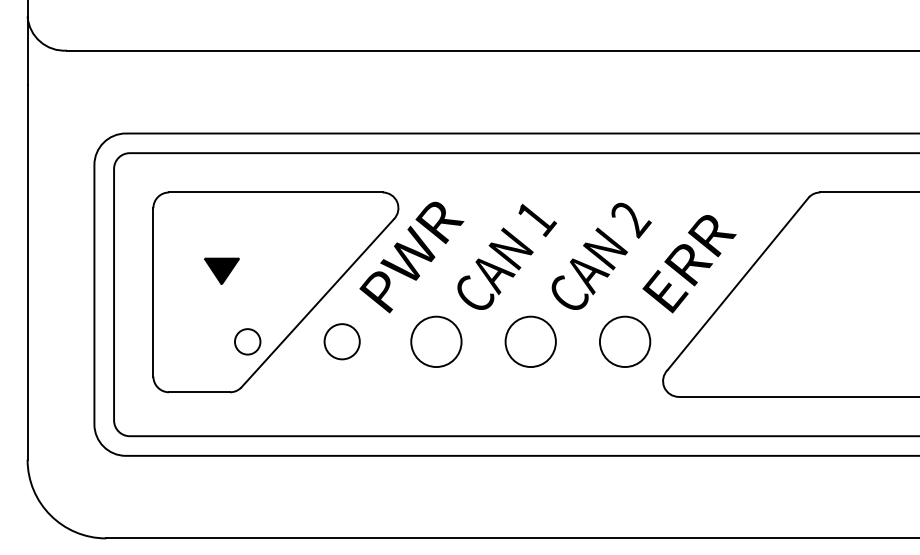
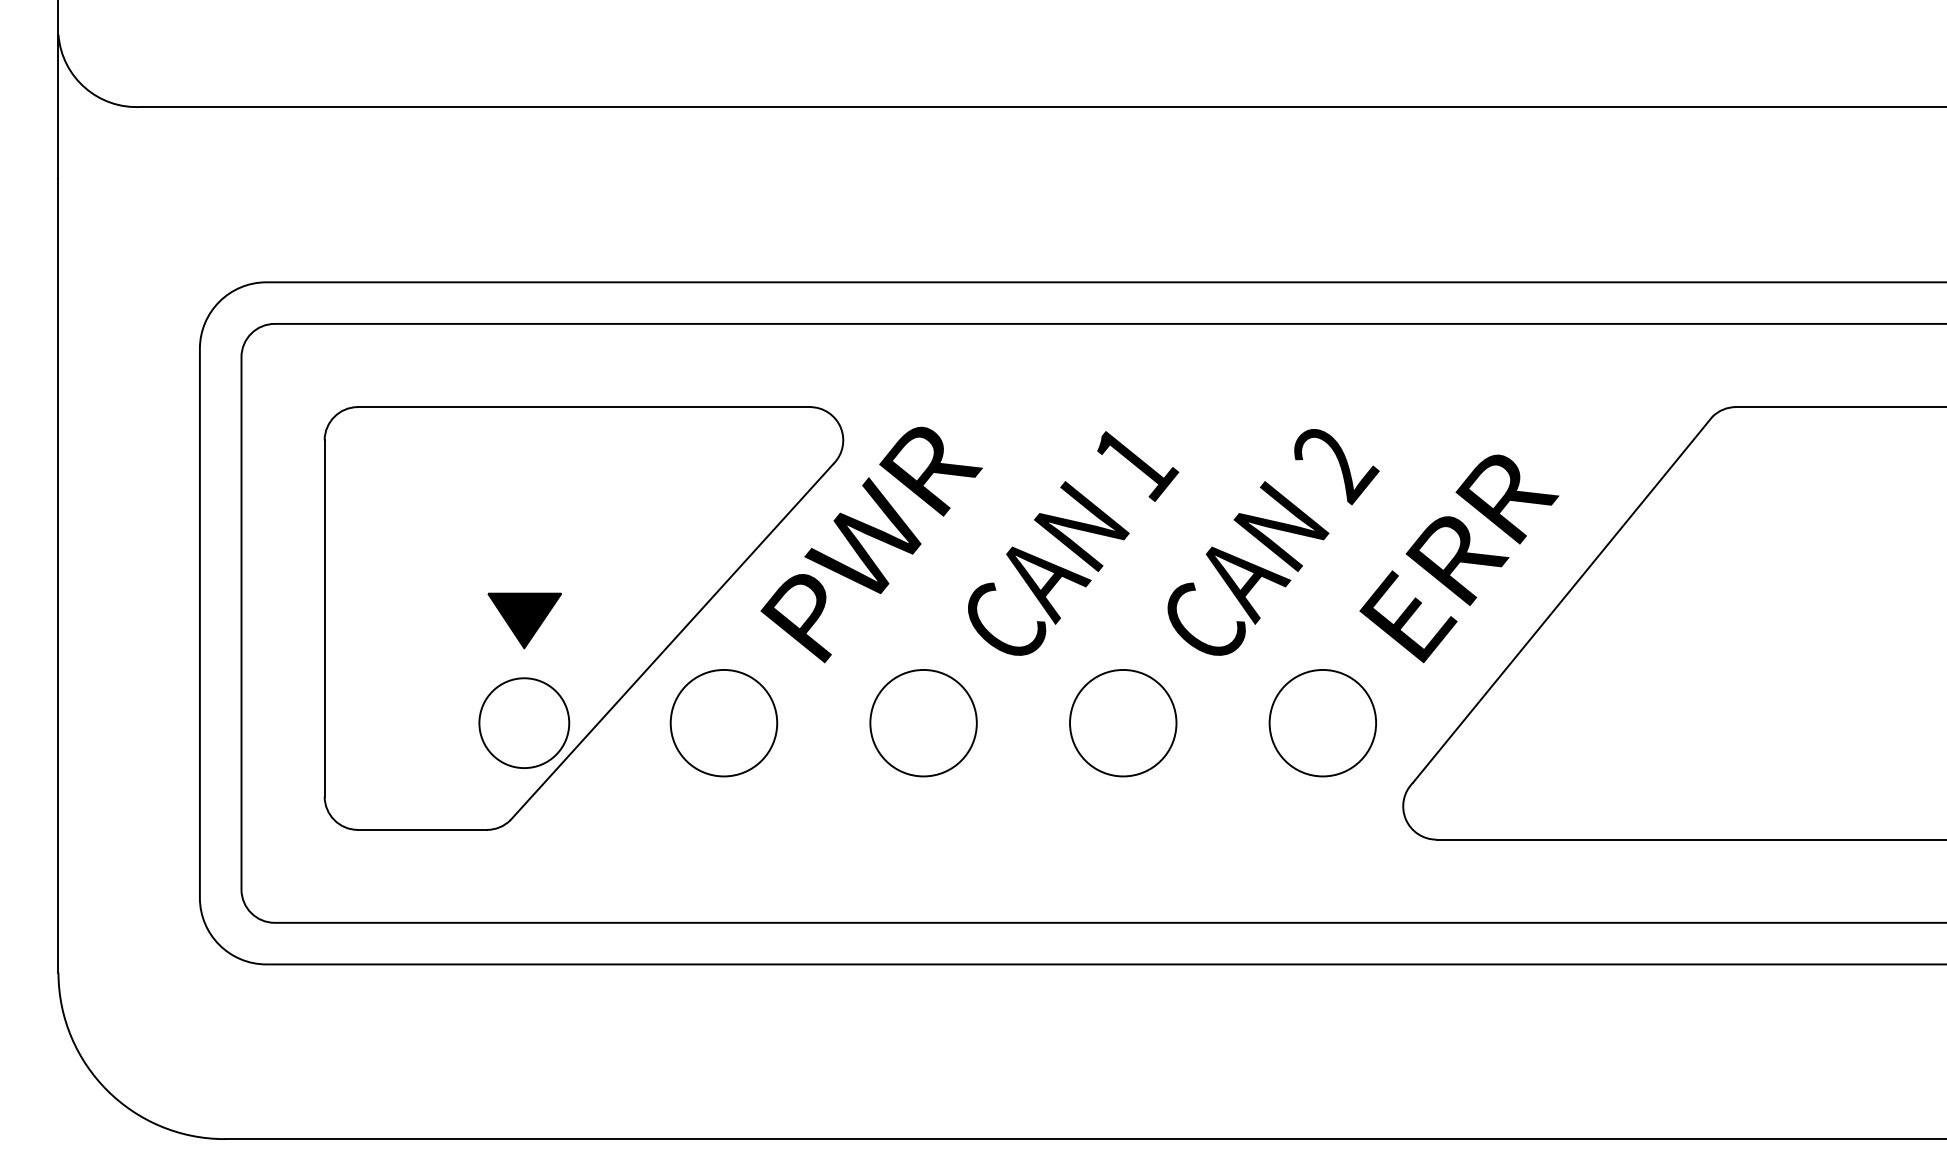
part: (221, 271) -> (523, 620), moved
circle: (247, 341) -> (523, 722), size x1.67
circle: (342, 341) -> (724, 722), size x1.43

